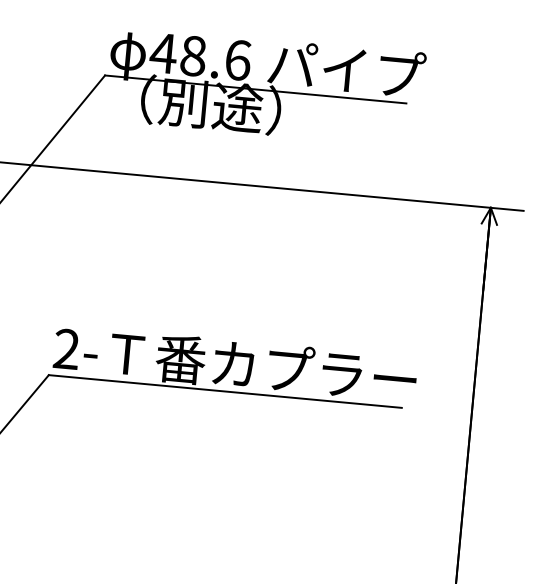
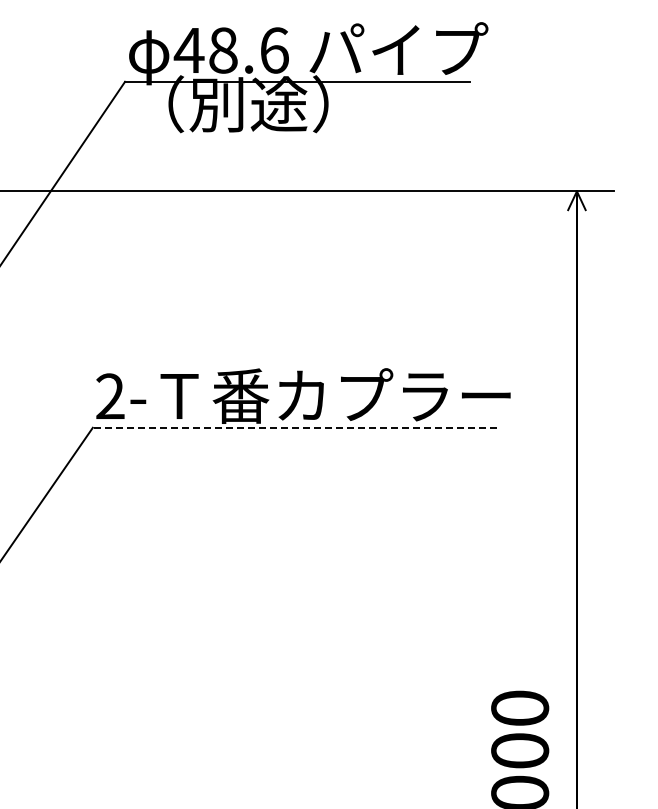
line: (225, 391) -> (294, 427), solid -> dashed

